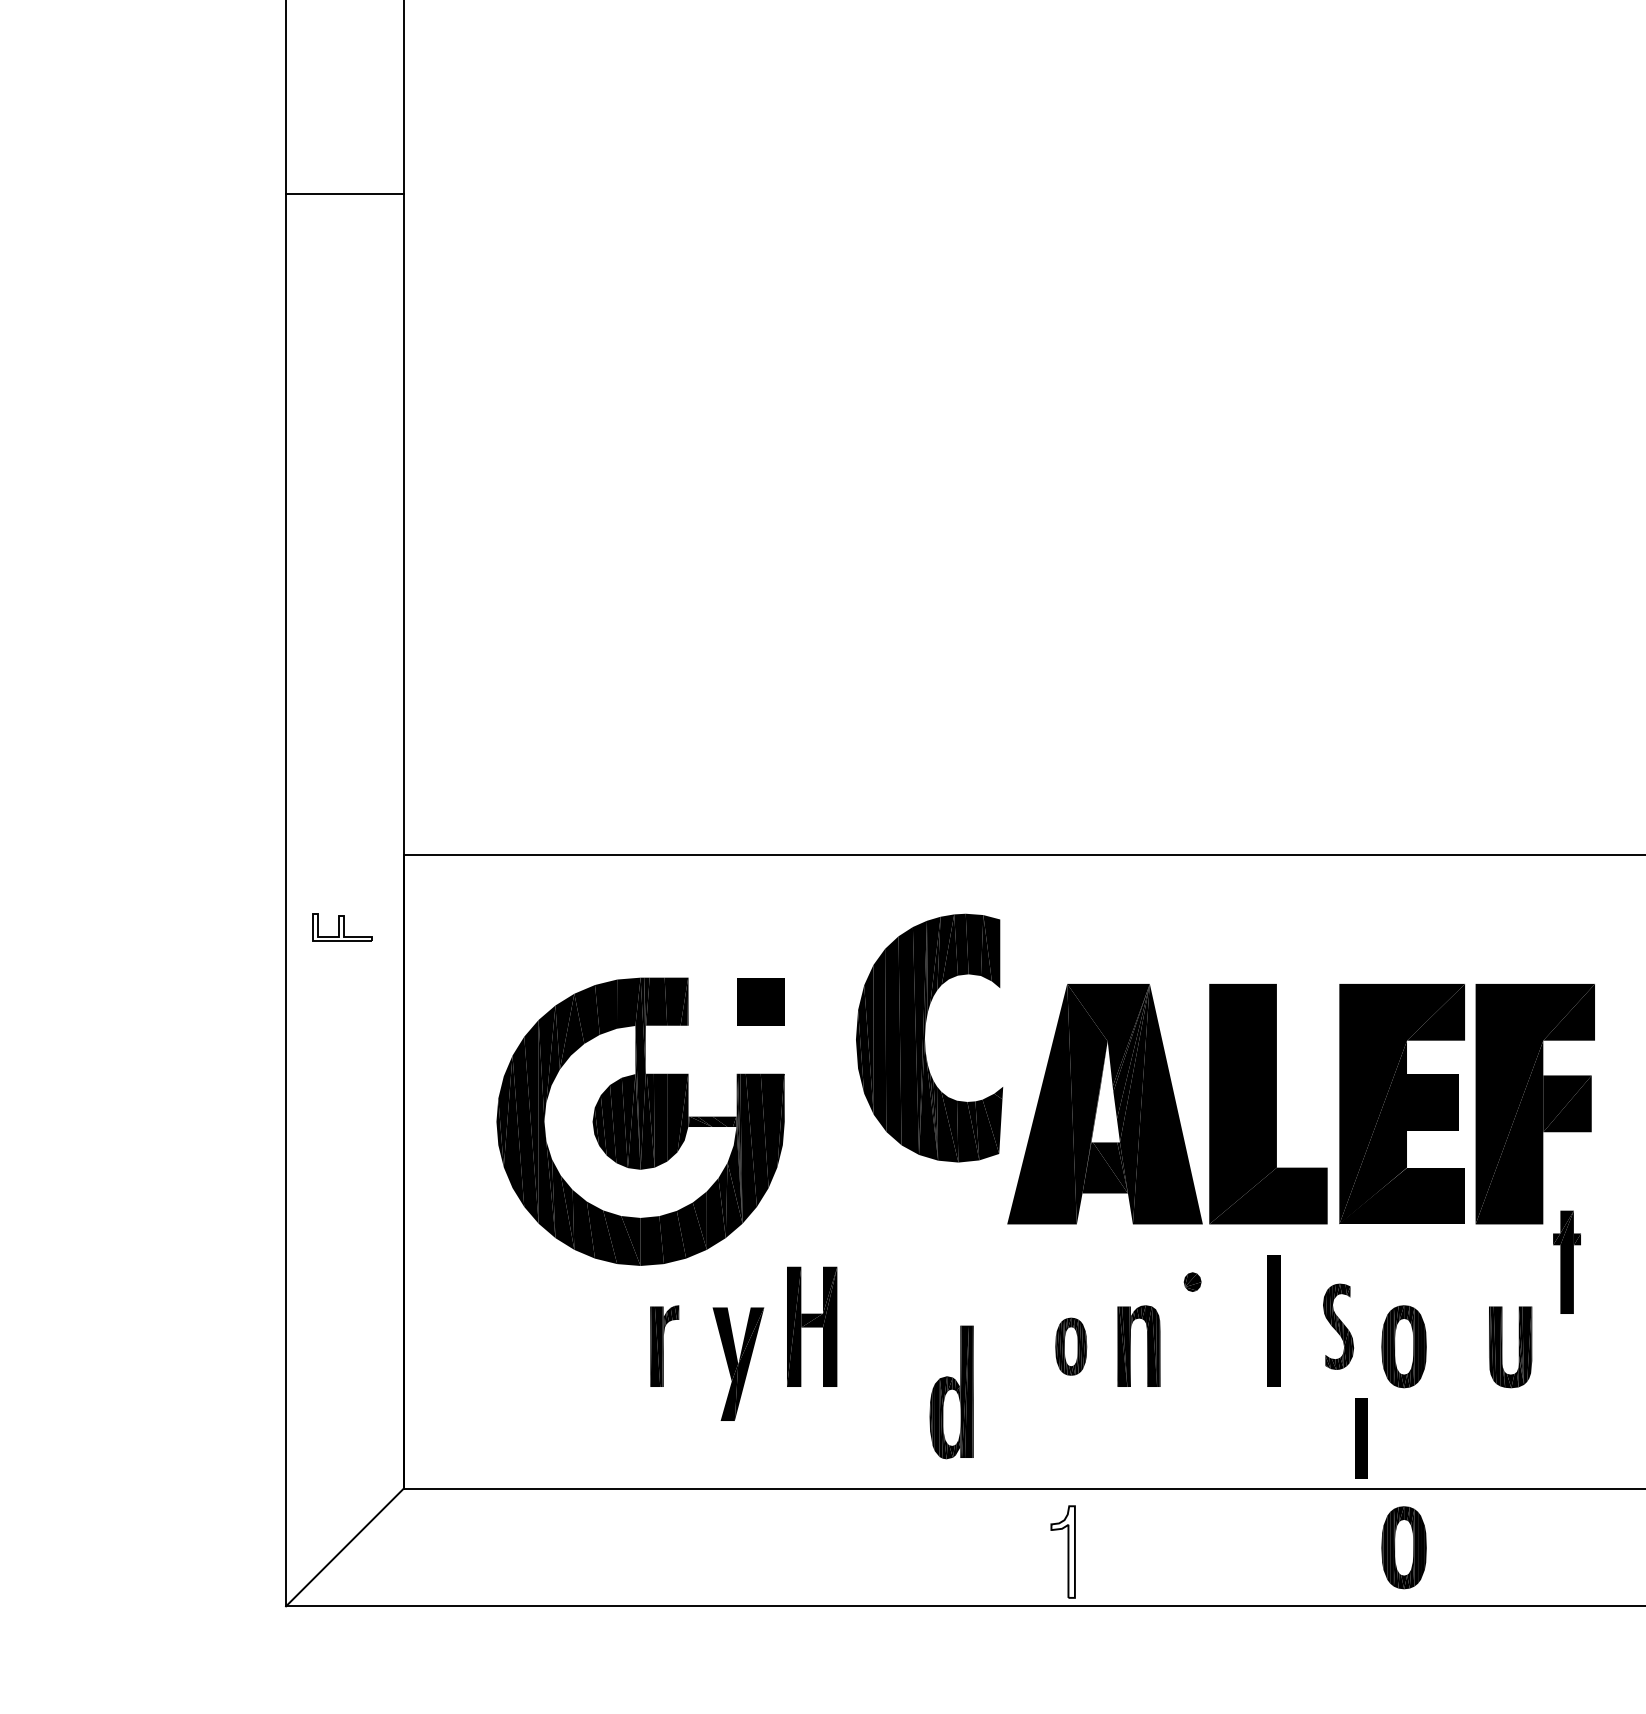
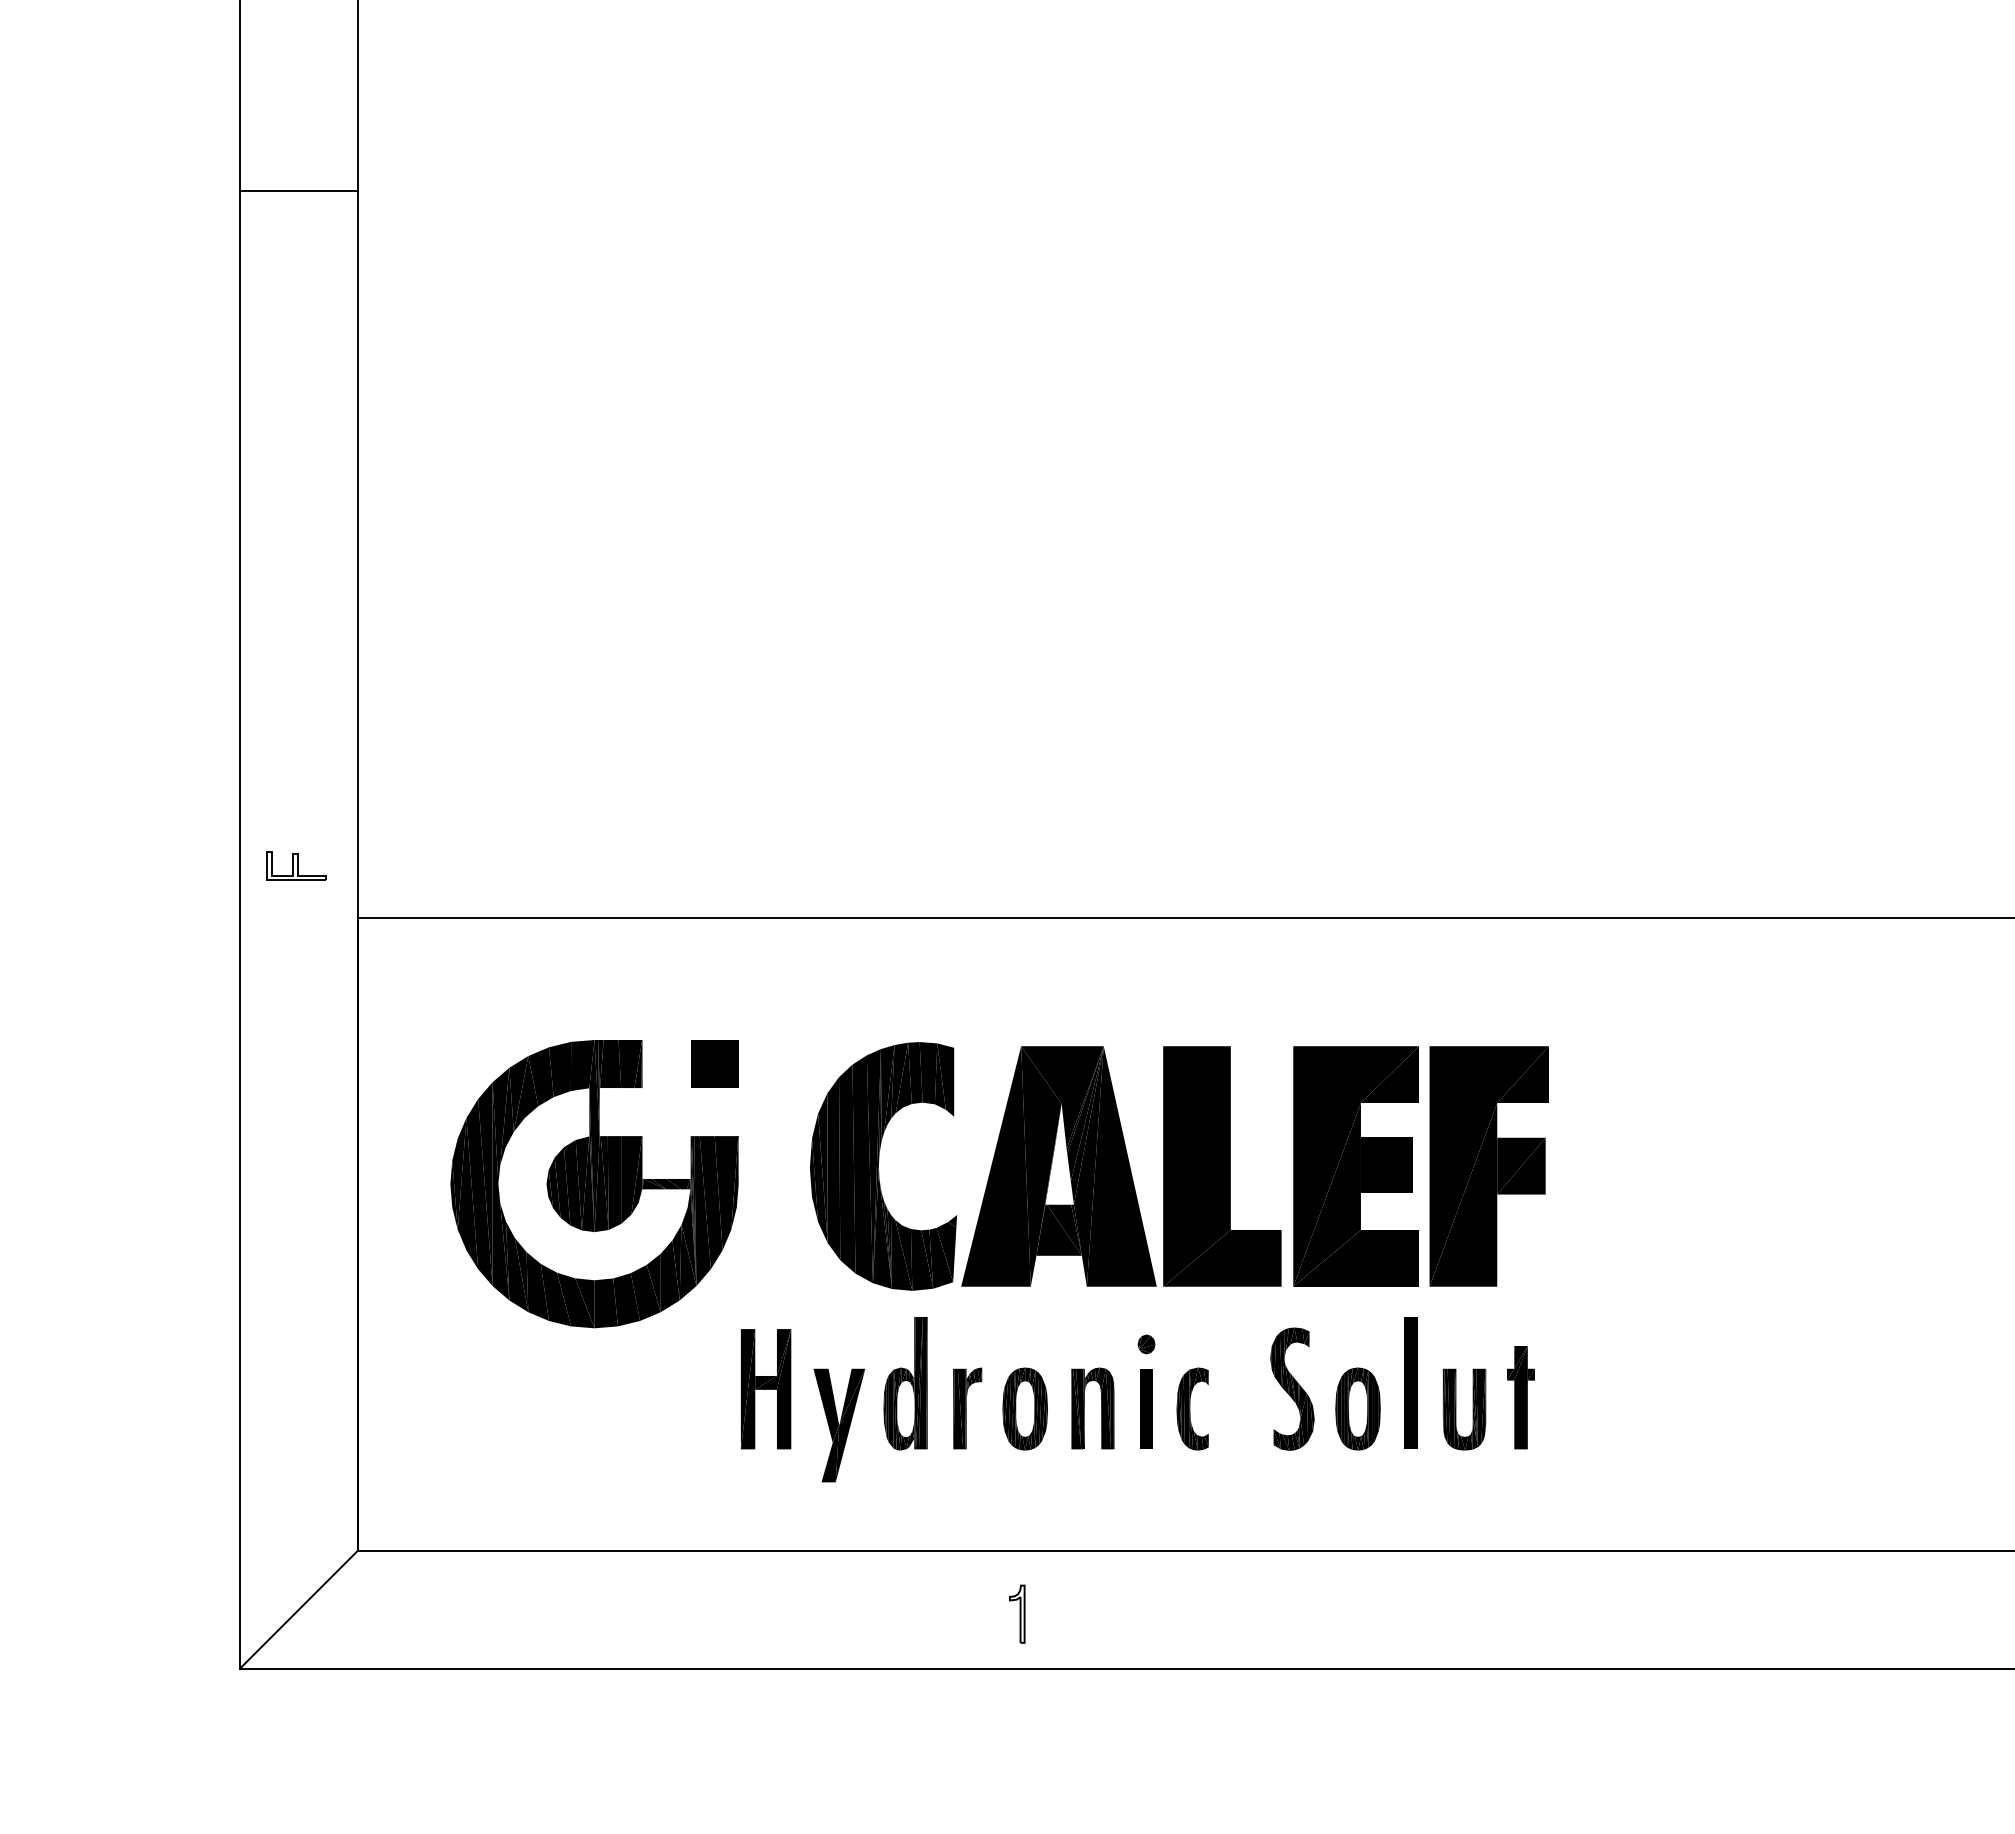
line: (344, 194) -> (298, 191), moved
part: (342, 927) -> (296, 865), moved
part: (929, 1038) -> (883, 1166), moved
part: (1566, 1262) -> (1520, 1397), moved
part: (1273, 1320) -> (1410, 1382), moved
part: (1338, 1326) -> (1292, 1388), size x1.43
part: (664, 1346) -> (967, 1408), moved
part: (1070, 1346) -> (1024, 1408), size x1.43
part: (1238, 1346) -> (1192, 1408), added
part: (738, 1364) -> (839, 1425), moved
part: (951, 1392) -> (905, 1383), moved
part: (1361, 1438) -> (1146, 1408), moved
part: (1403, 1547) -> (1357, 1609), removed
part: (1063, 1551) -> (1017, 1613), size x0.62

